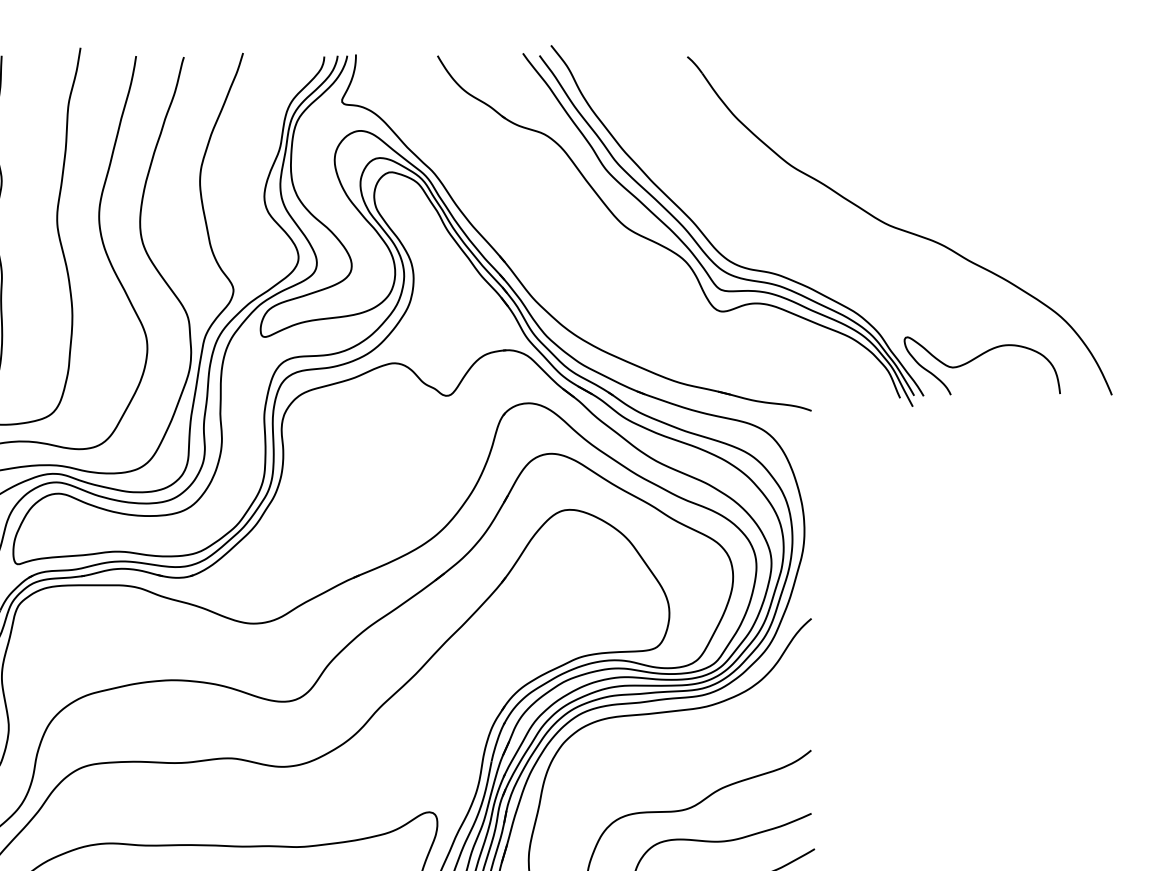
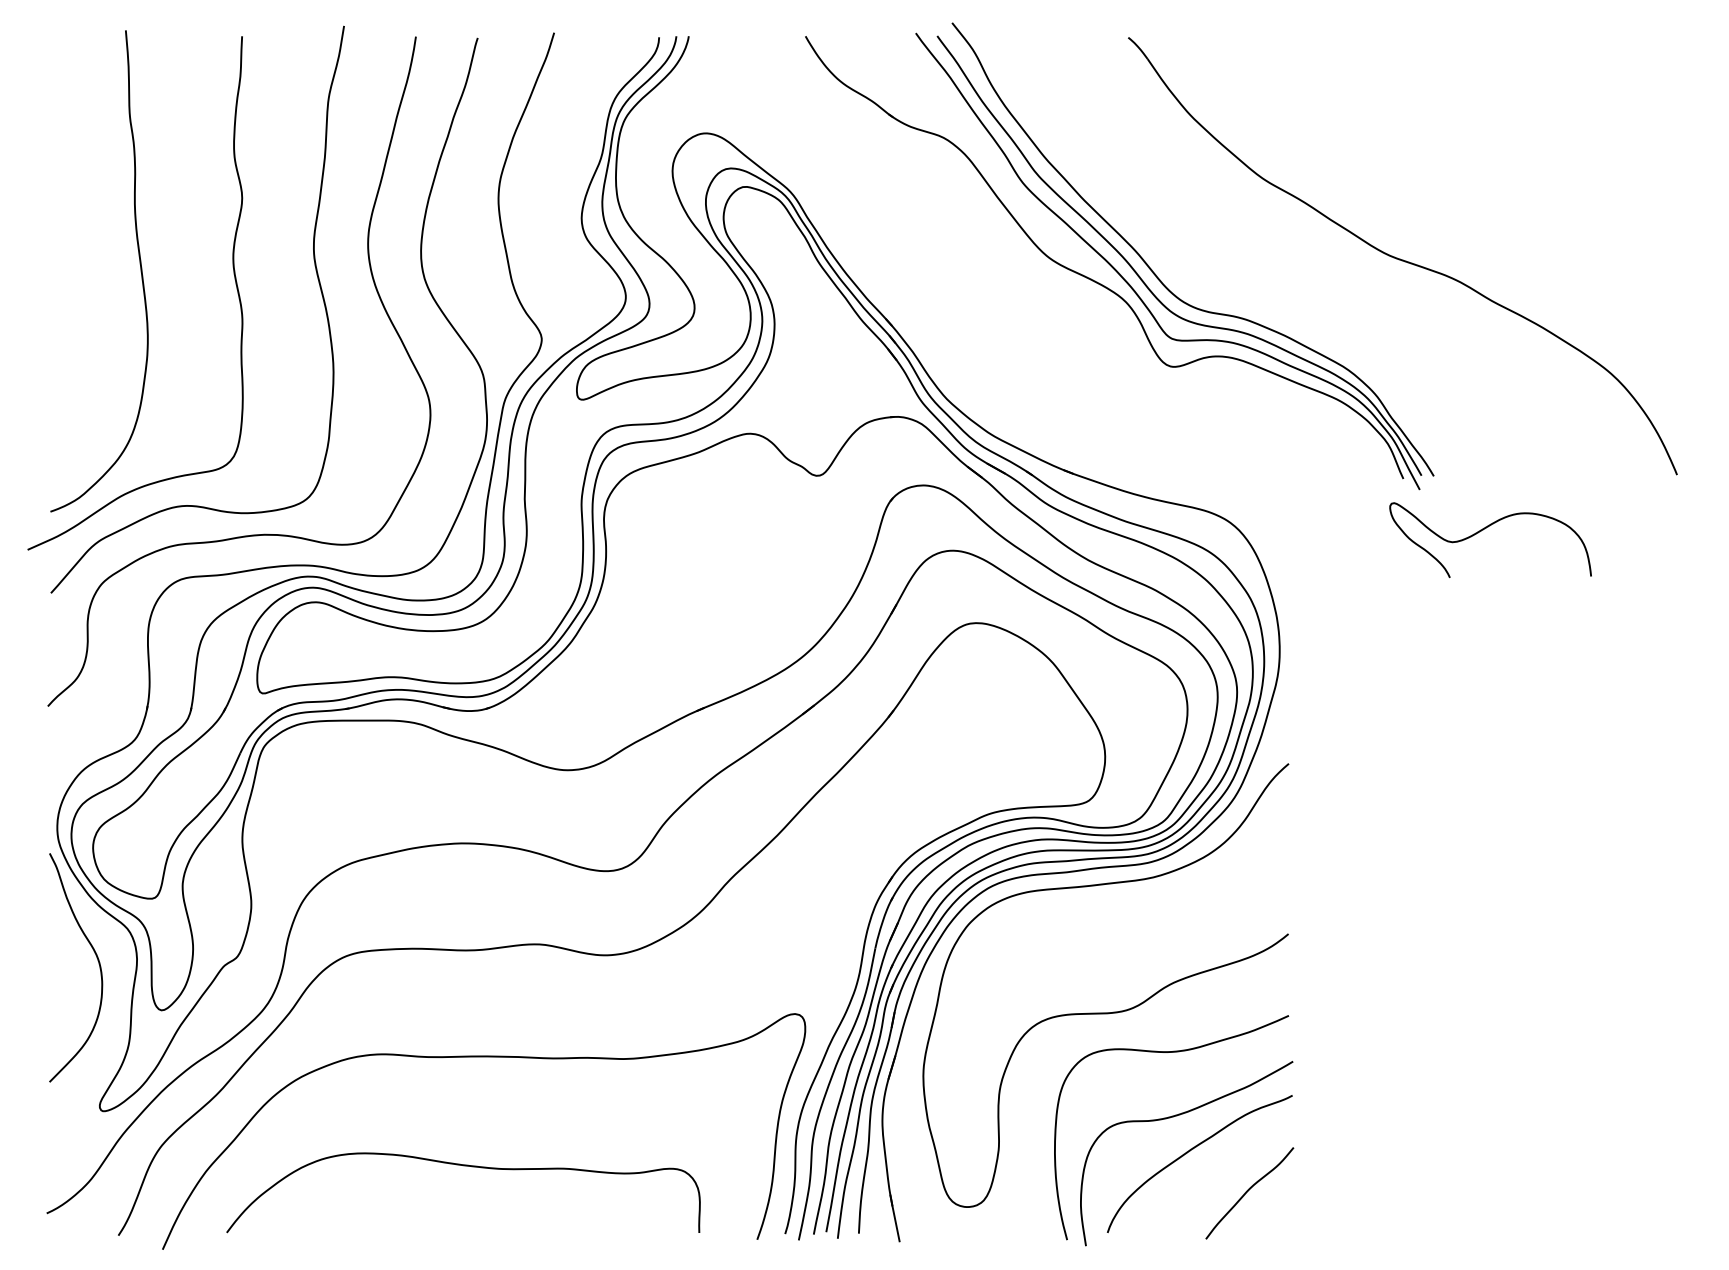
part: (517, 276) -> (908, 321), removed
curve: (976, 358) -> (1483, 530), moved

